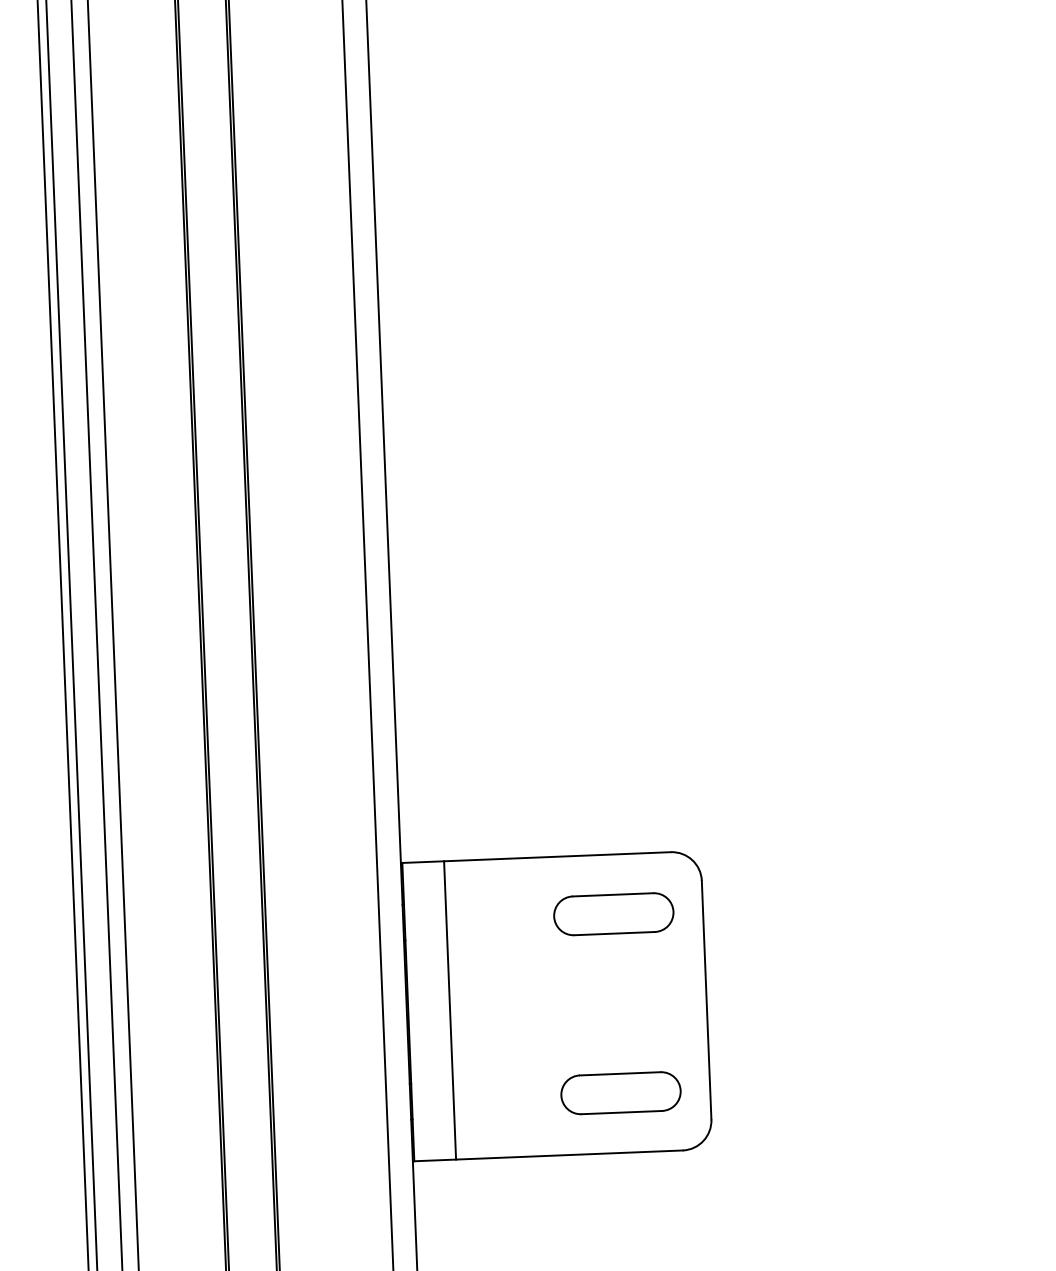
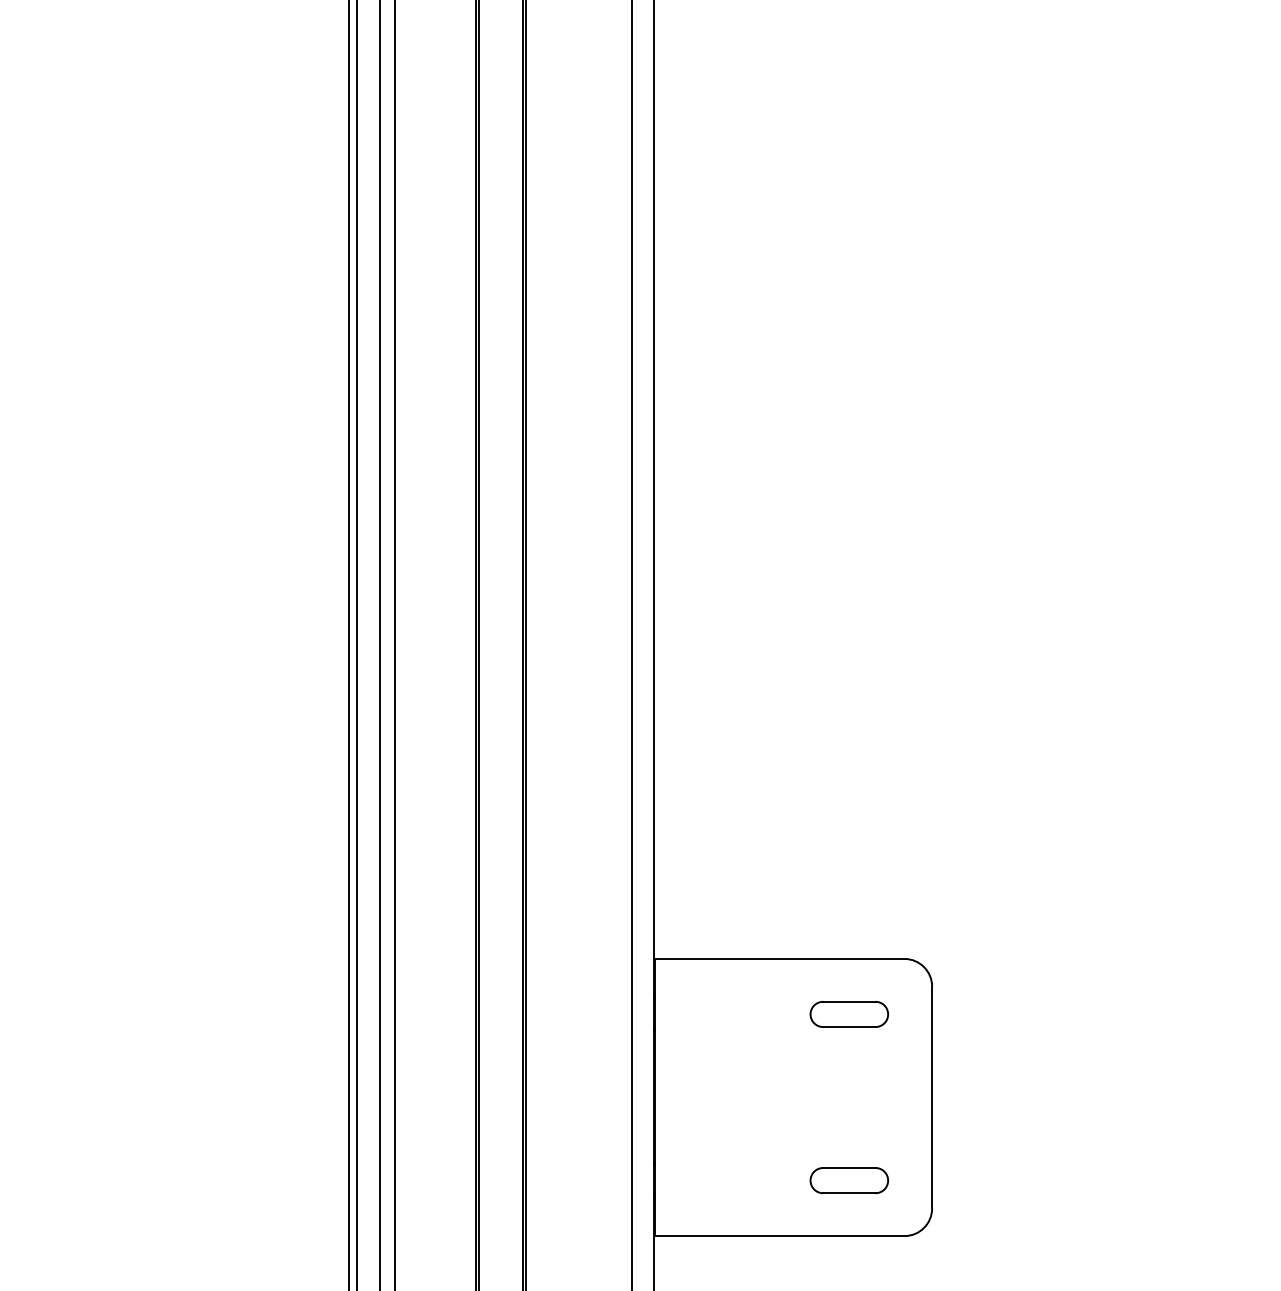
part: (614, 914) -> (849, 1014), size x0.7
line: (449, 1010) -> (693, 1097), removed
part: (621, 1093) -> (849, 1180), size x0.7

